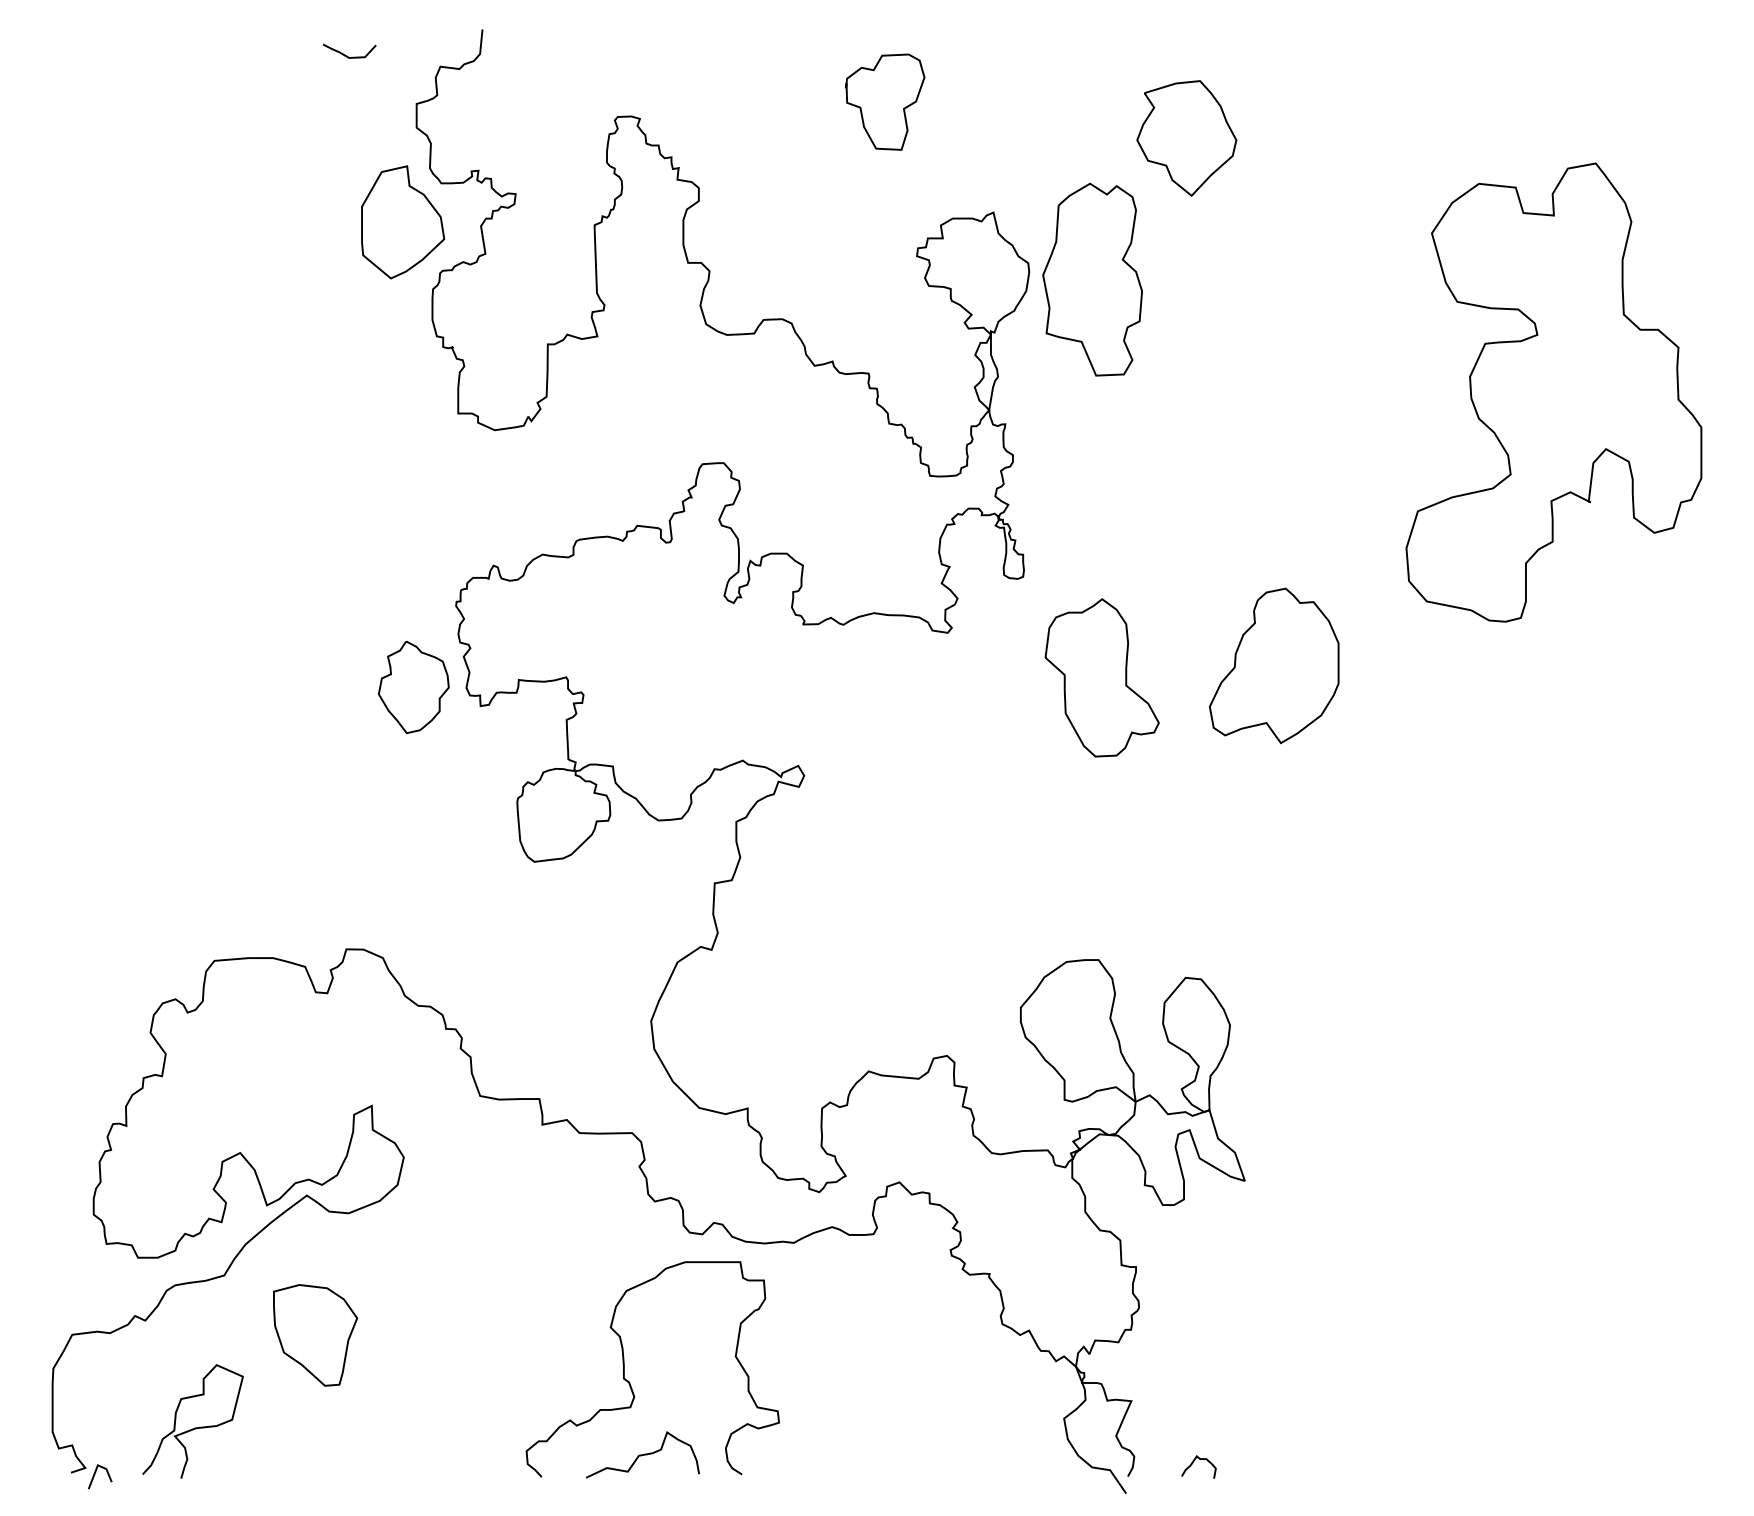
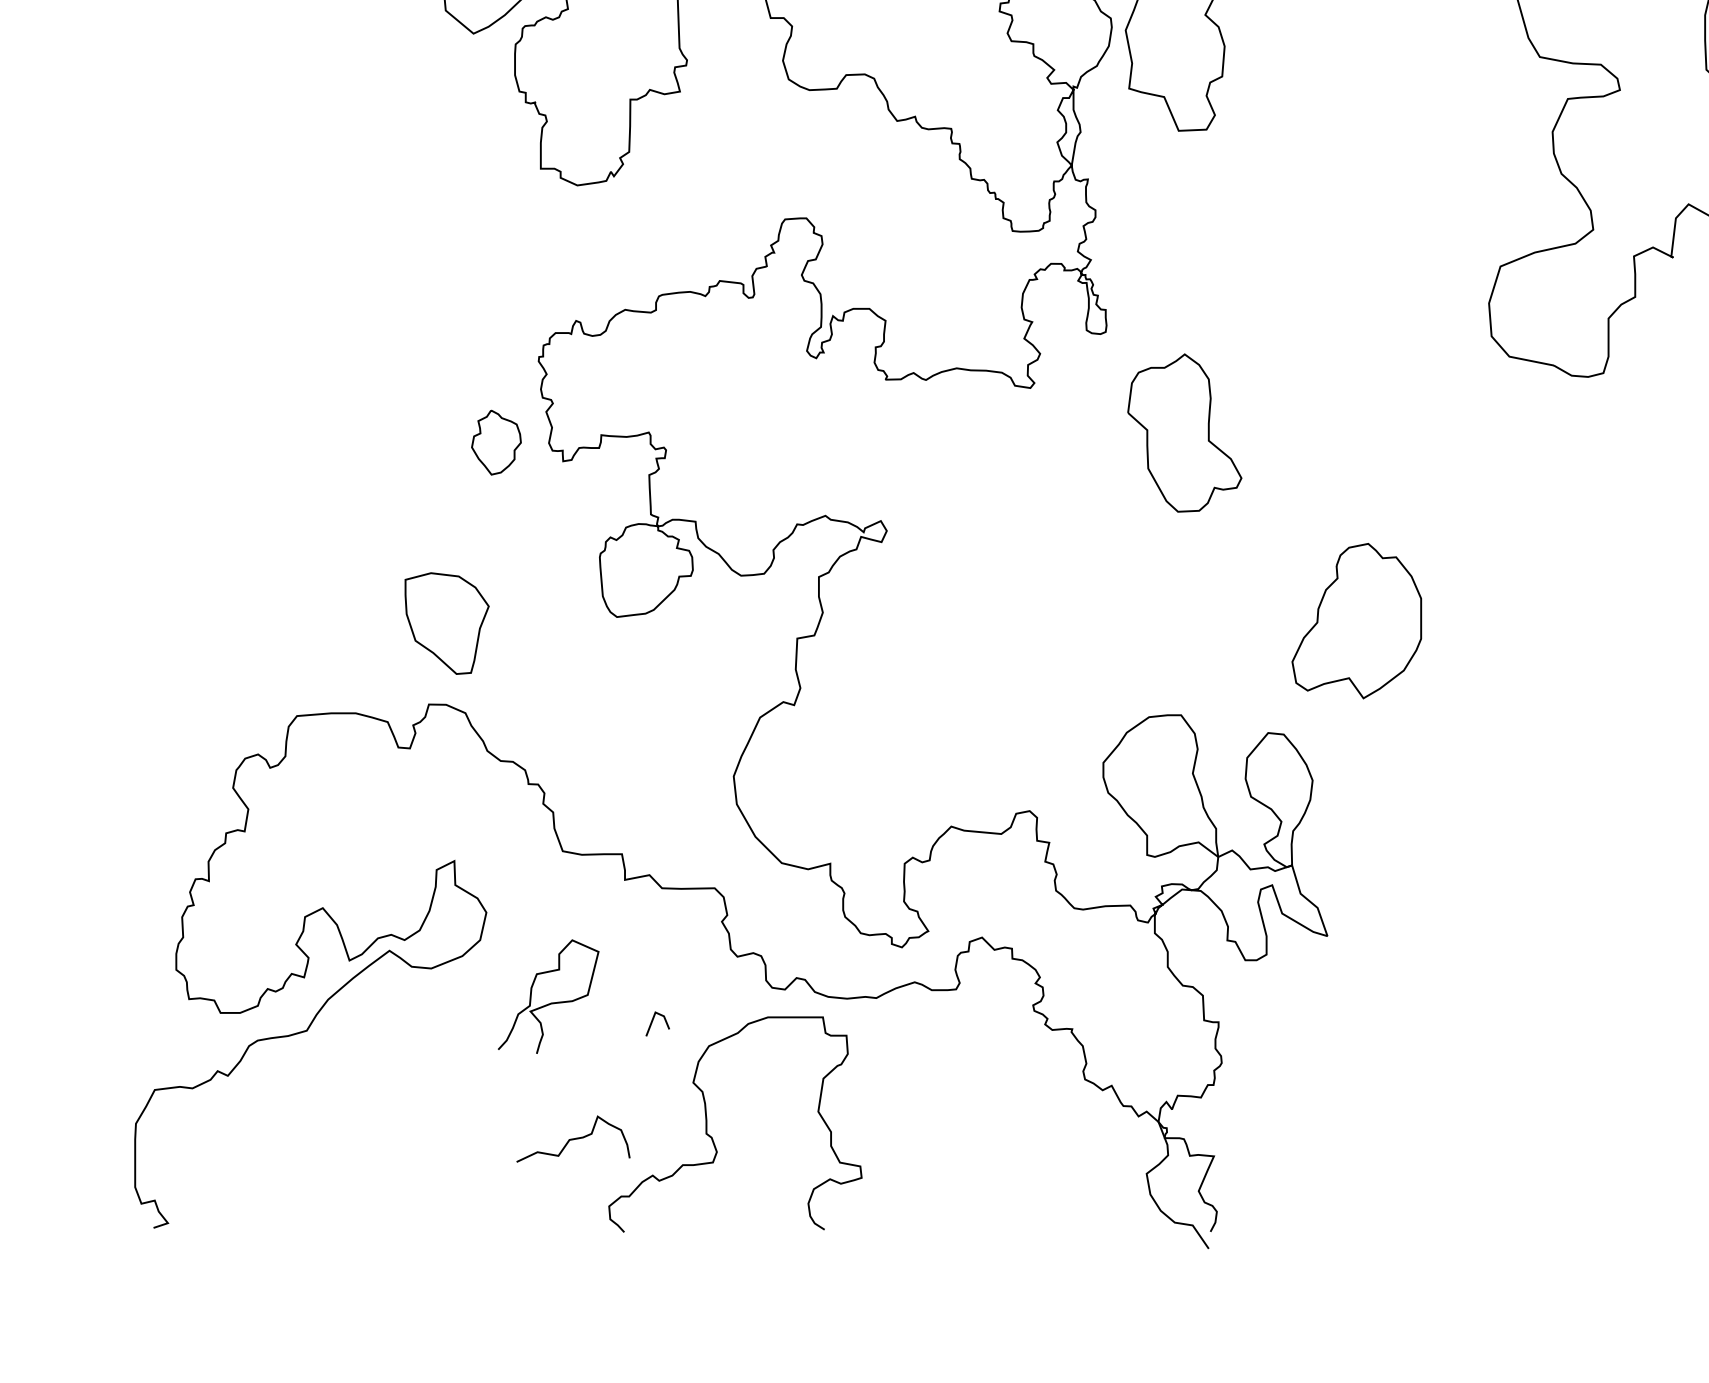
part: (1274, 665) -> (1357, 620), moved
part: (413, 687) -> (496, 442), size x0.7
part: (315, 1335) -> (447, 623), moved
curve: (194, 1427) -> (550, 1002), moved
curve: (642, 1454) -> (573, 1138), moved
curve: (1193, 1463) -> (1276, 1218), removed
line: (95, 1474) -> (653, 1021), moved

